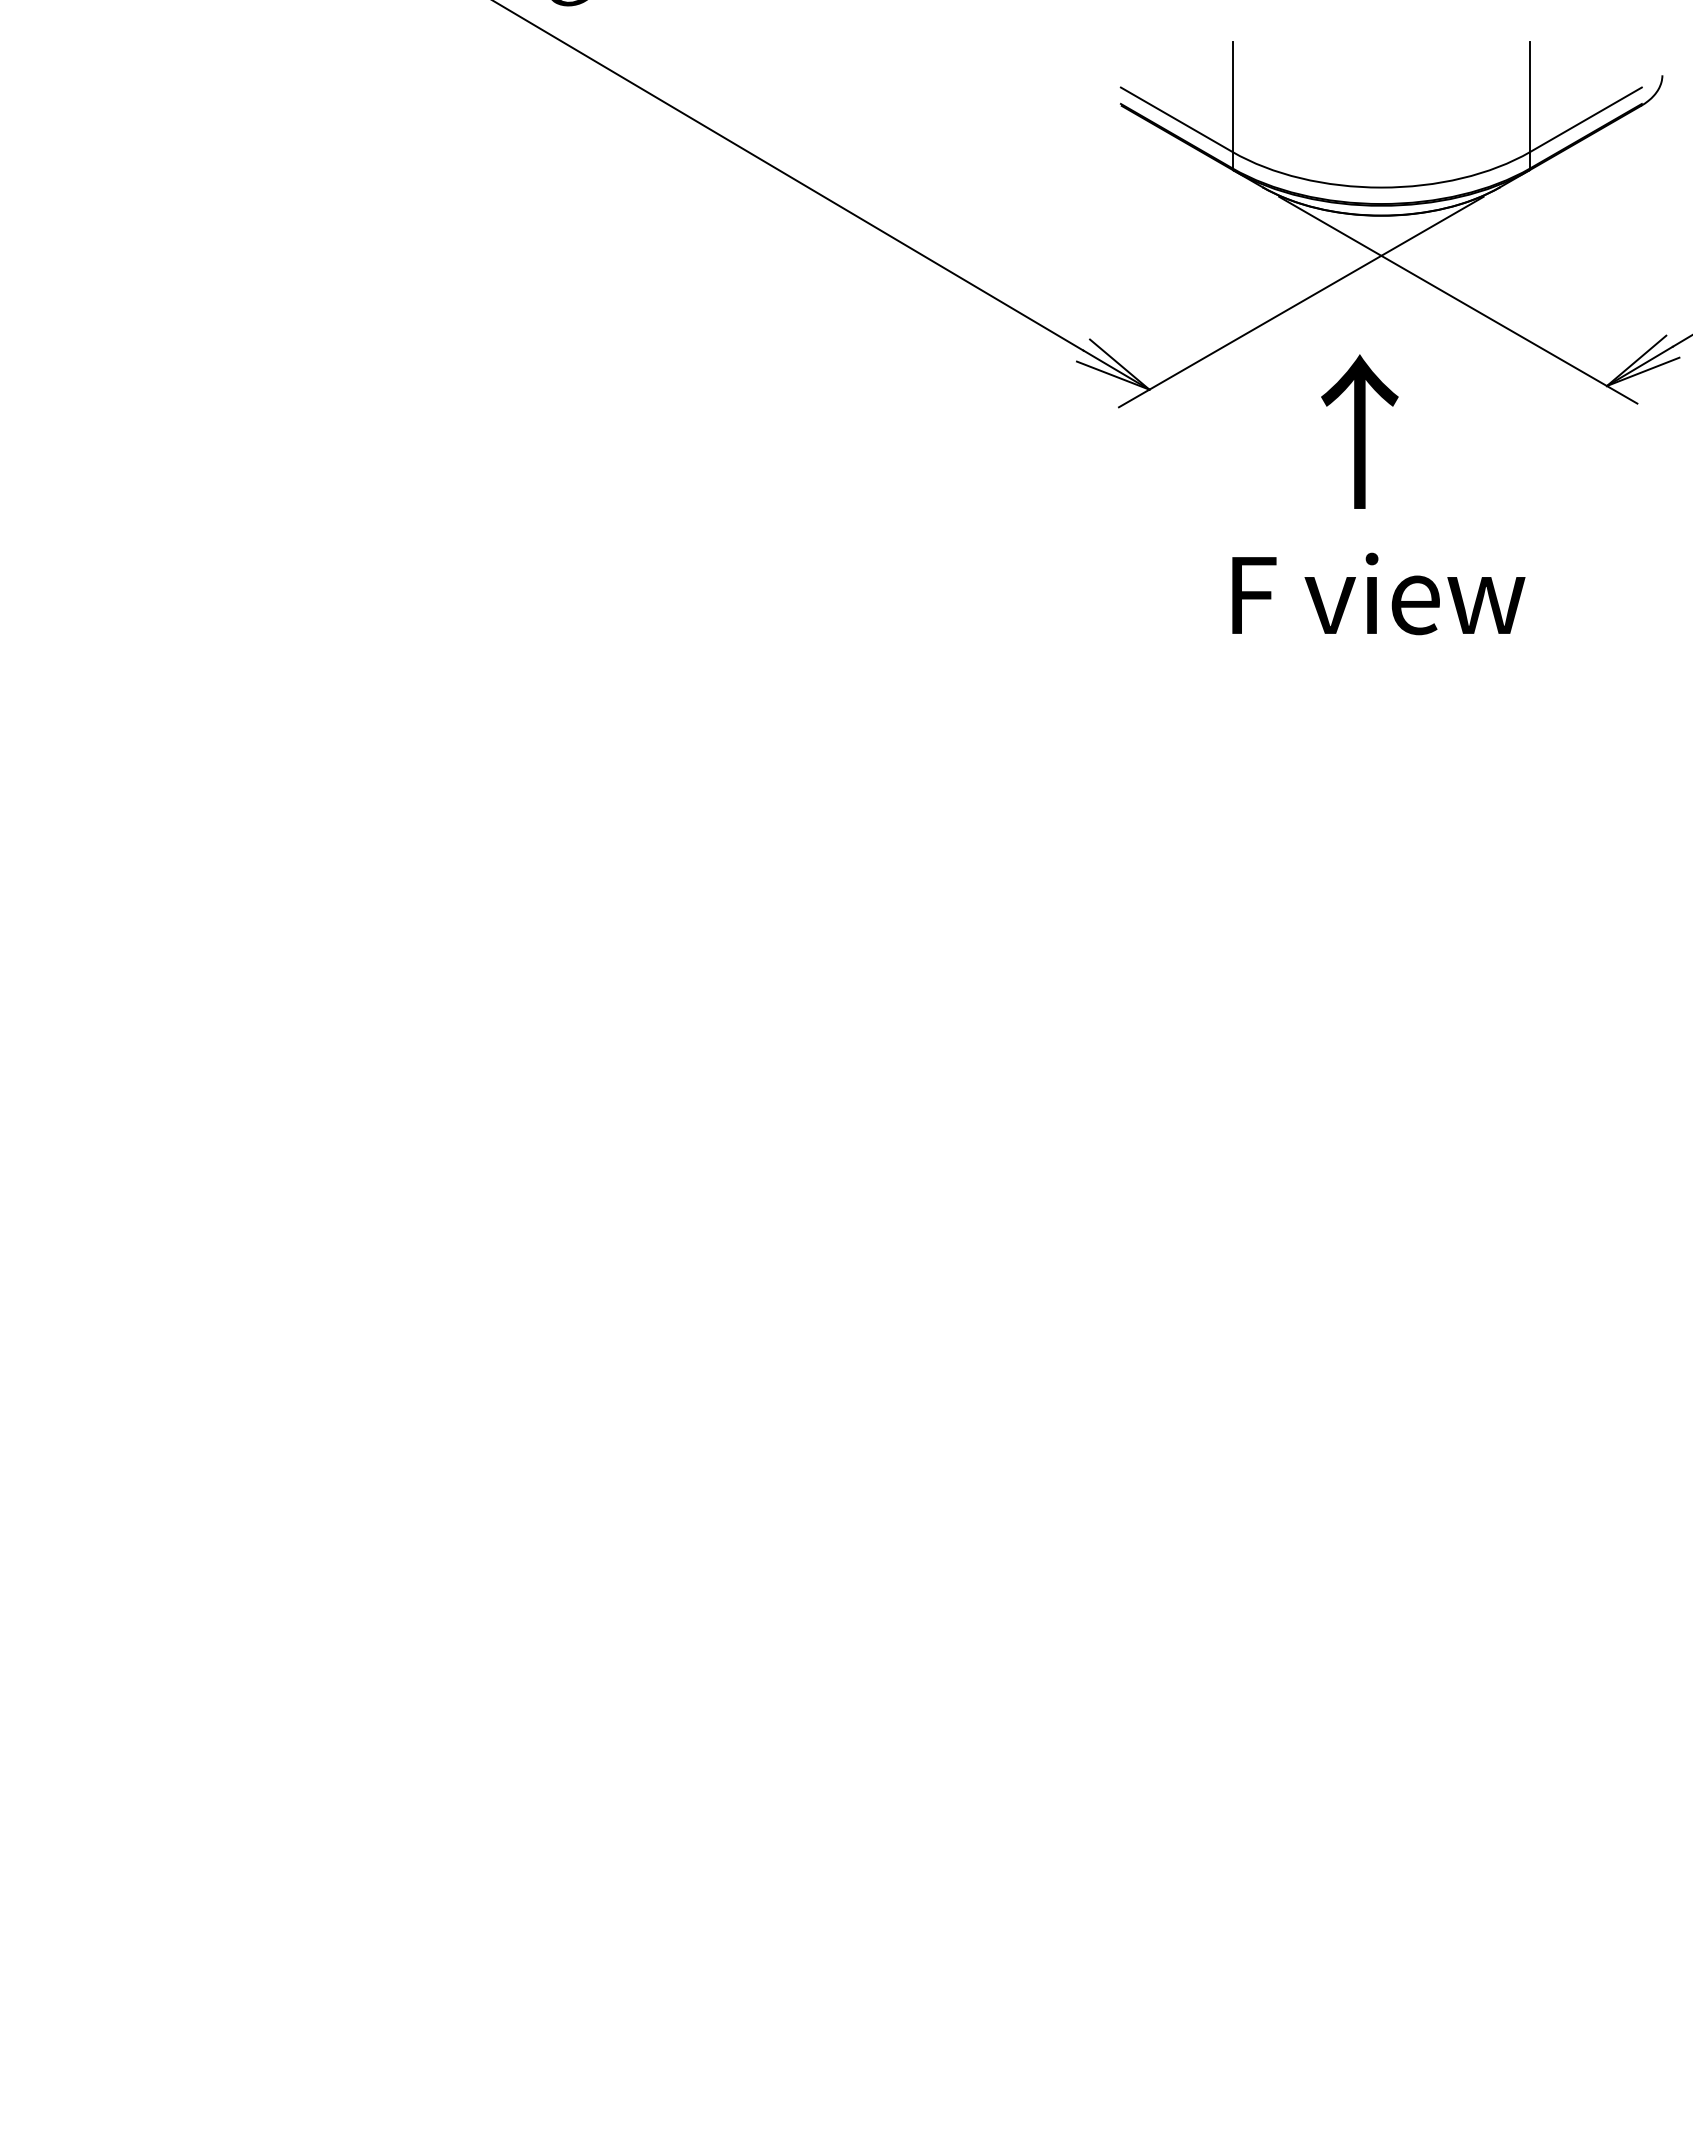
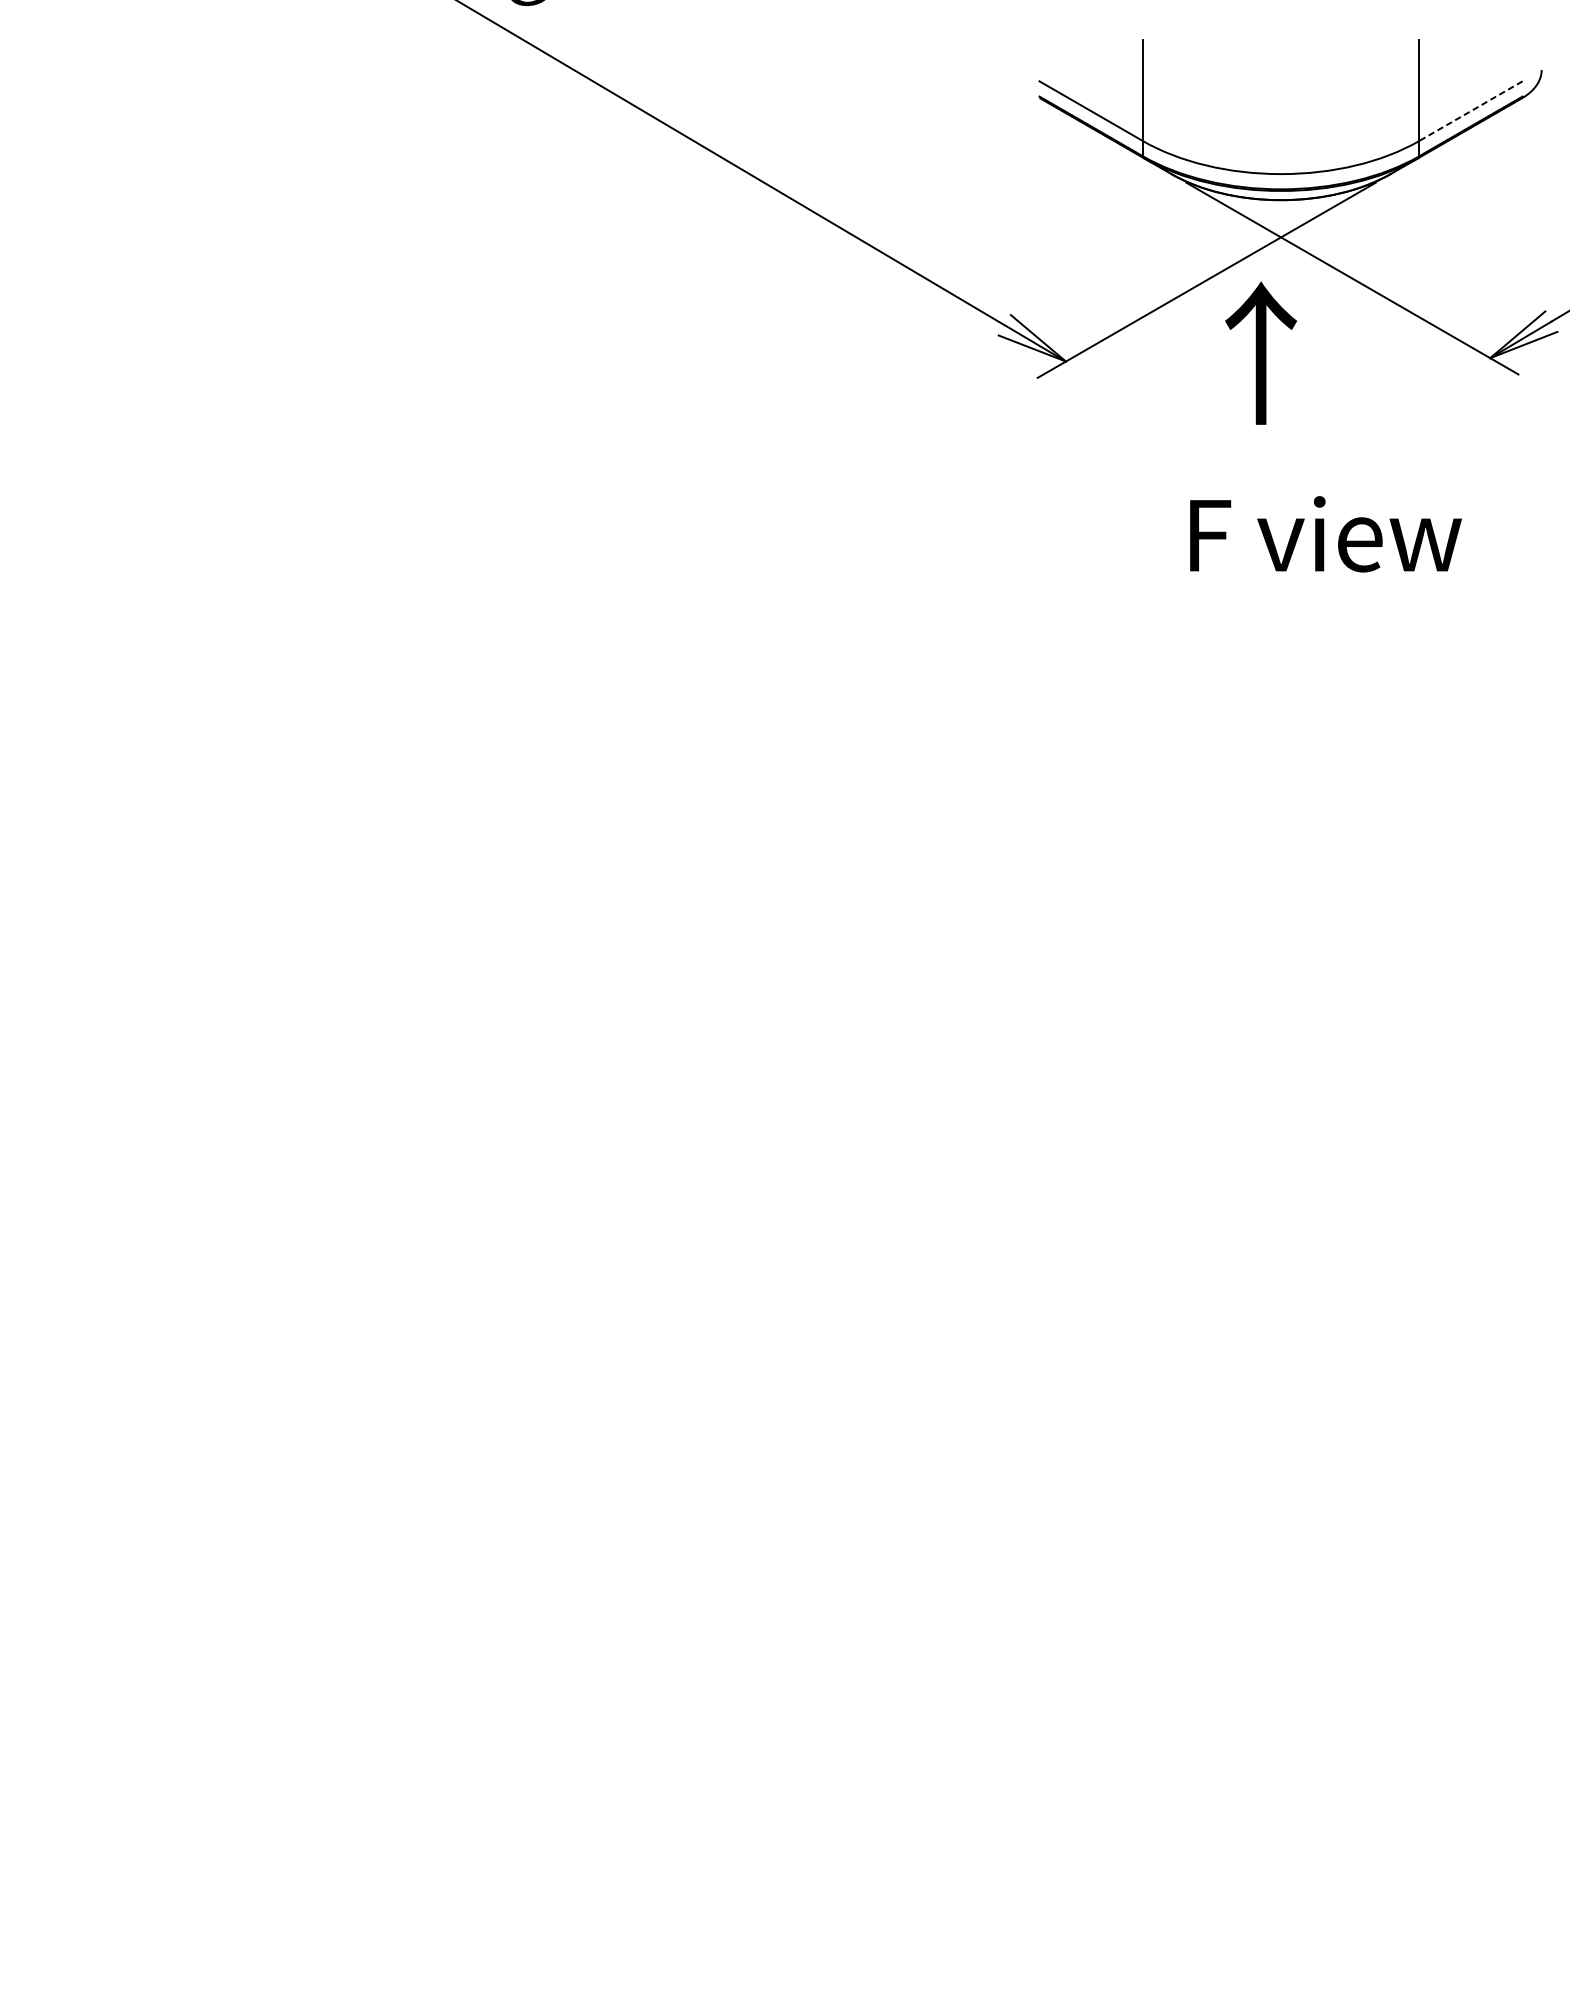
line: (1585, 120) -> (1470, 111), solid -> dashed
text: (1359, 431) -> (1260, 353), moved
text: (1378, 593) -> (1325, 533), moved

